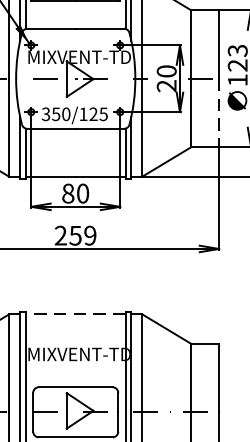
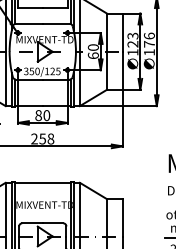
text: (165, 85) -> (92, 55), 20 -> 60
line: (218, 114) -> (122, 71), dashed -> solid
text: (89, 234) -> (50, 138), 259 -> 258
line: (75, 313) -> (42, 182), dashed -> solid

